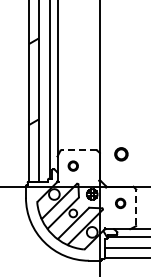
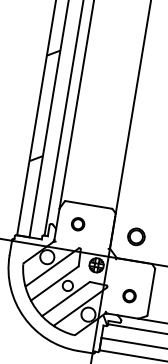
line: (78, 150) -> (88, 205), dashed -> solid
circle: (121, 154) -> (136, 237), moved
part: (120, 202) -> (129, 294), moved
line: (136, 207) -> (151, 291), dashed -> solid

